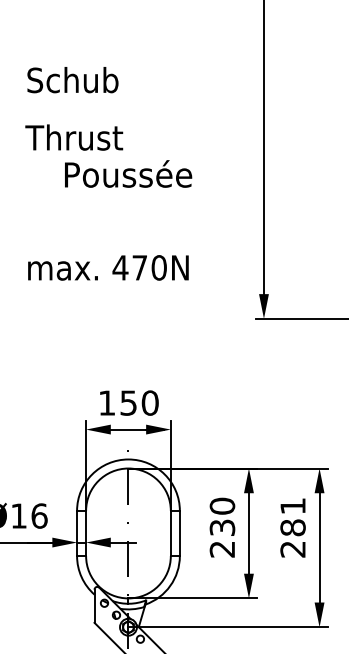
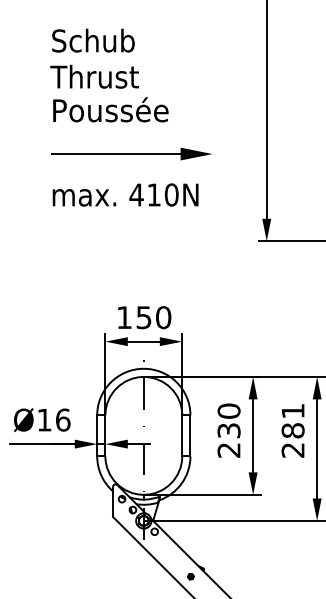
text: (72, 79) -> (93, 40), moved
text: (128, 173) -> (110, 109), moved
part: (114, 222) -> (131, 153), added
text: (139, 267) -> (153, 194), 470N -> 410N

